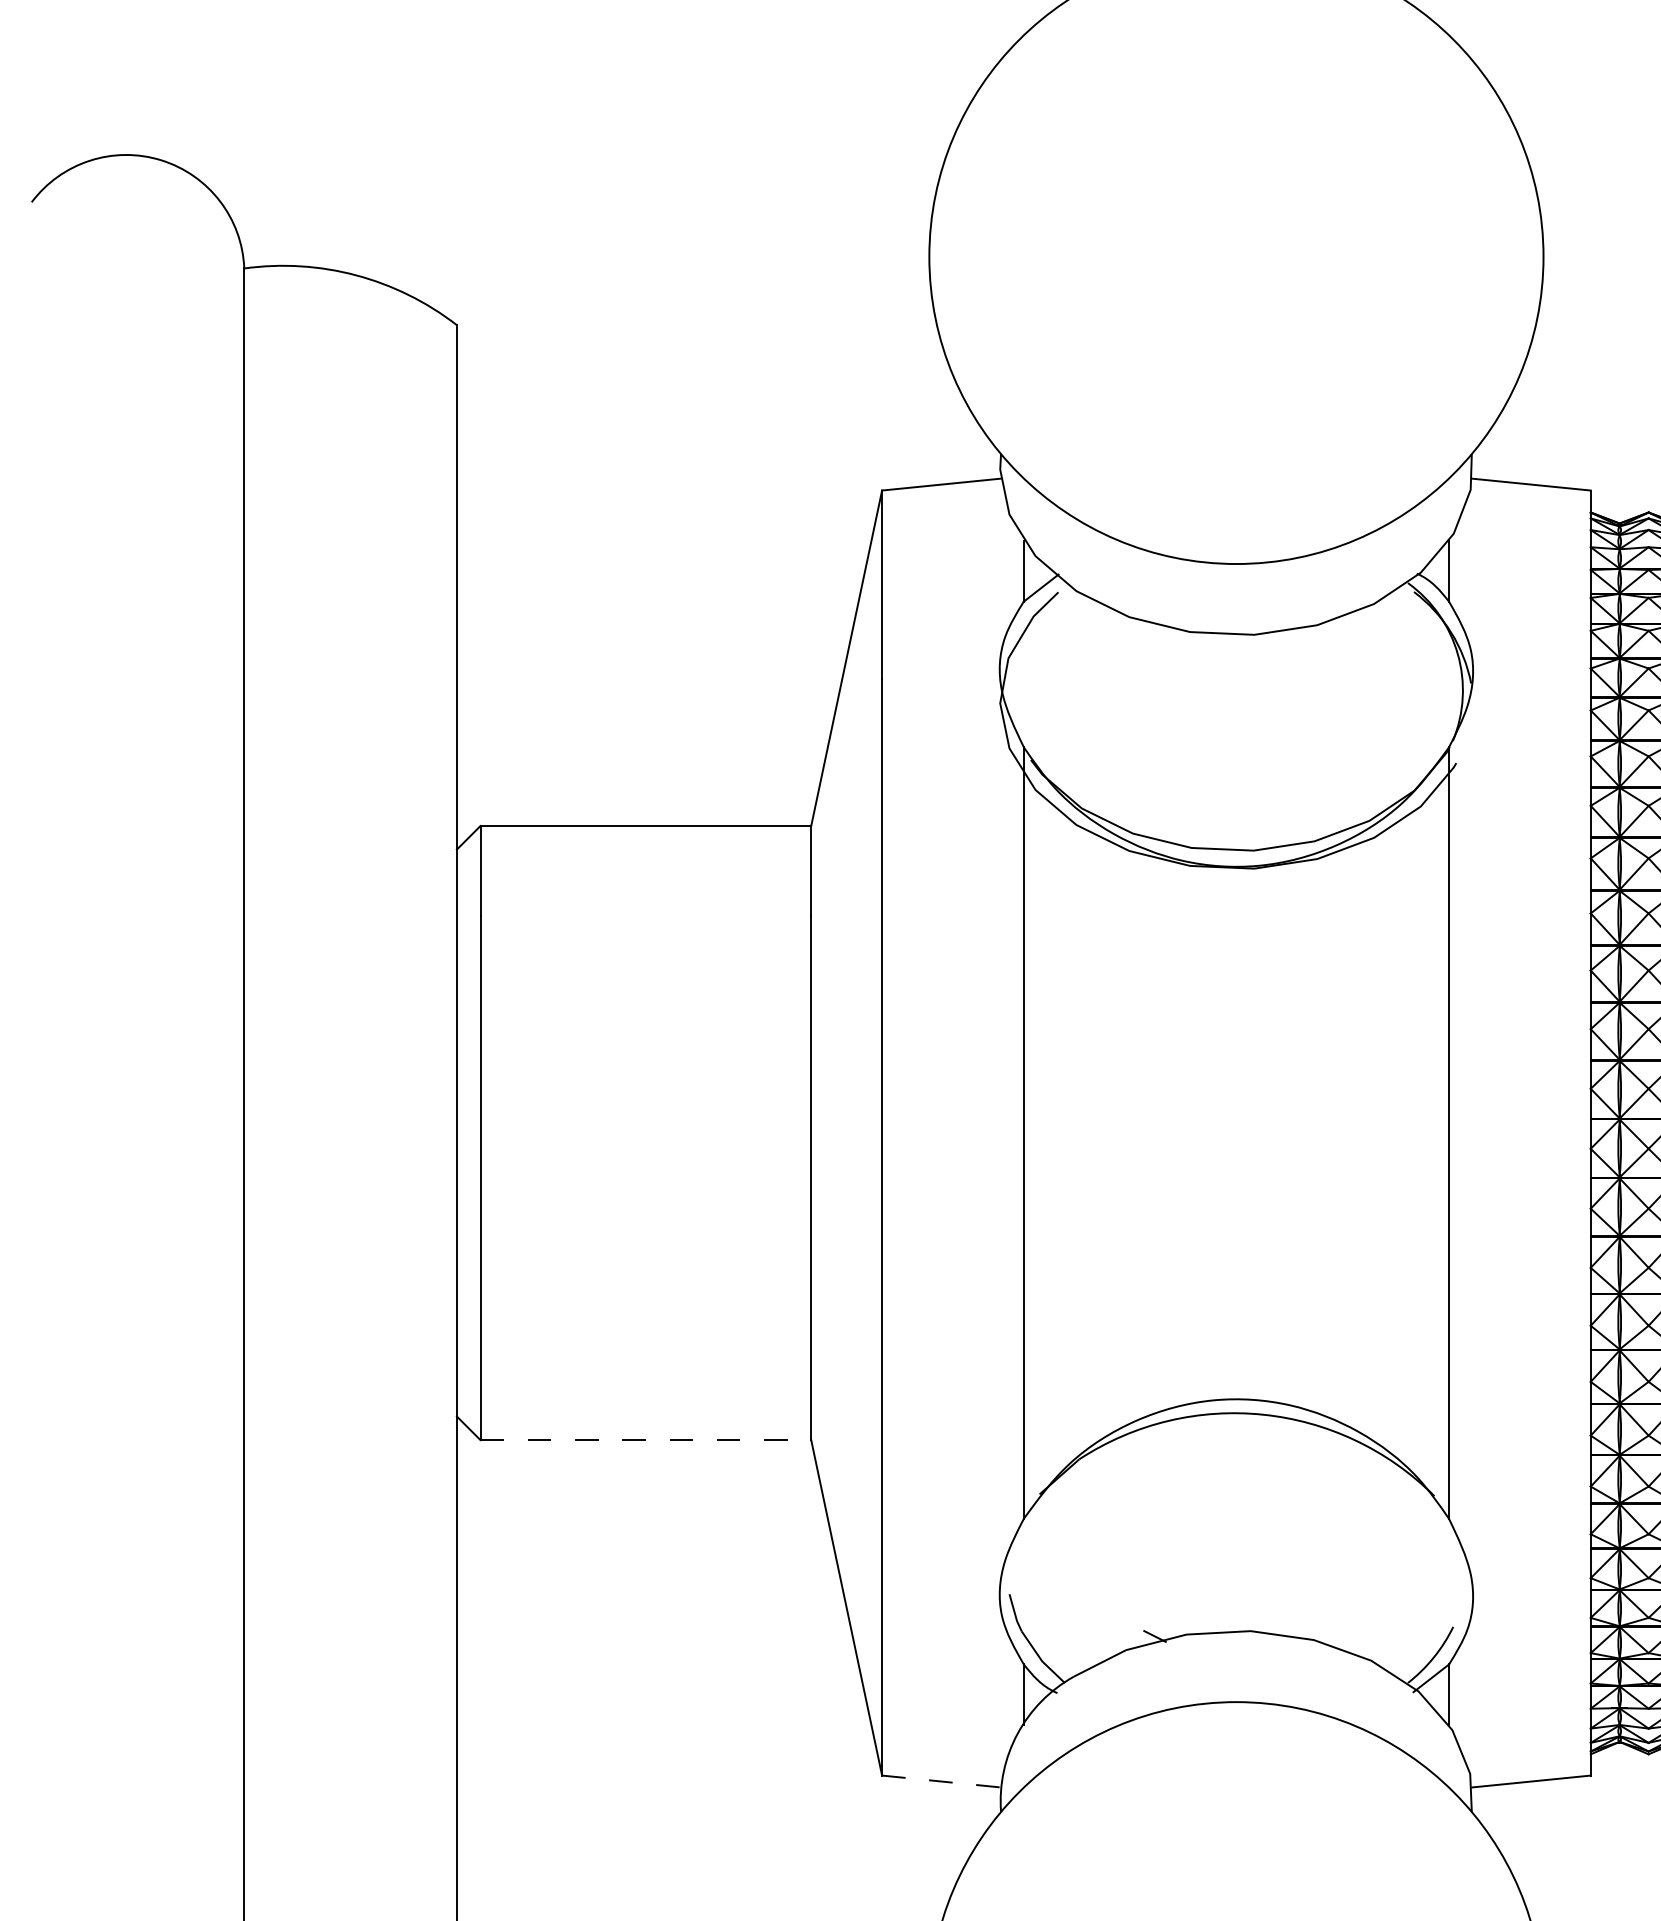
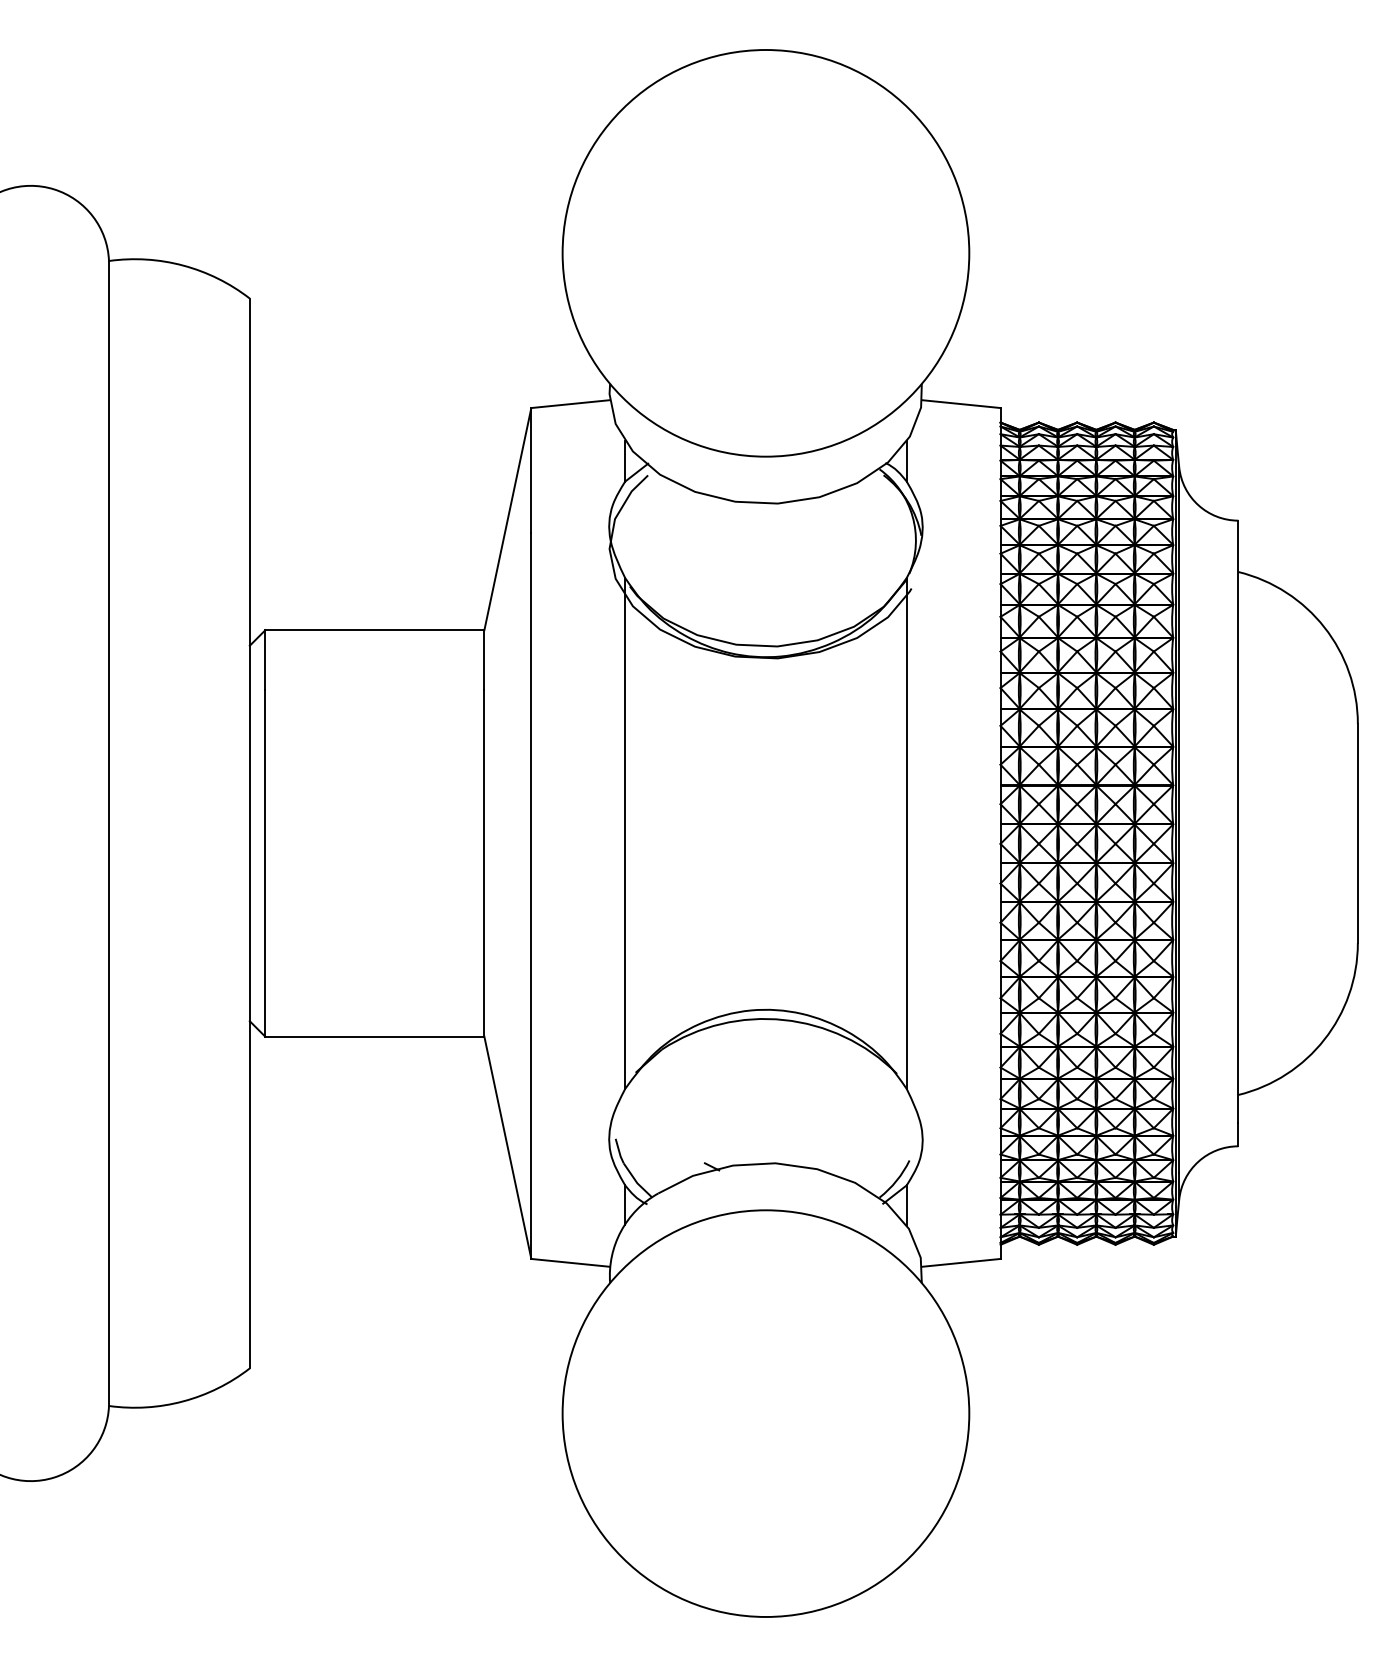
line: (646, 1439) -> (375, 1036), dashed -> solid
line: (942, 1780) -> (571, 1262), dashed -> solid

